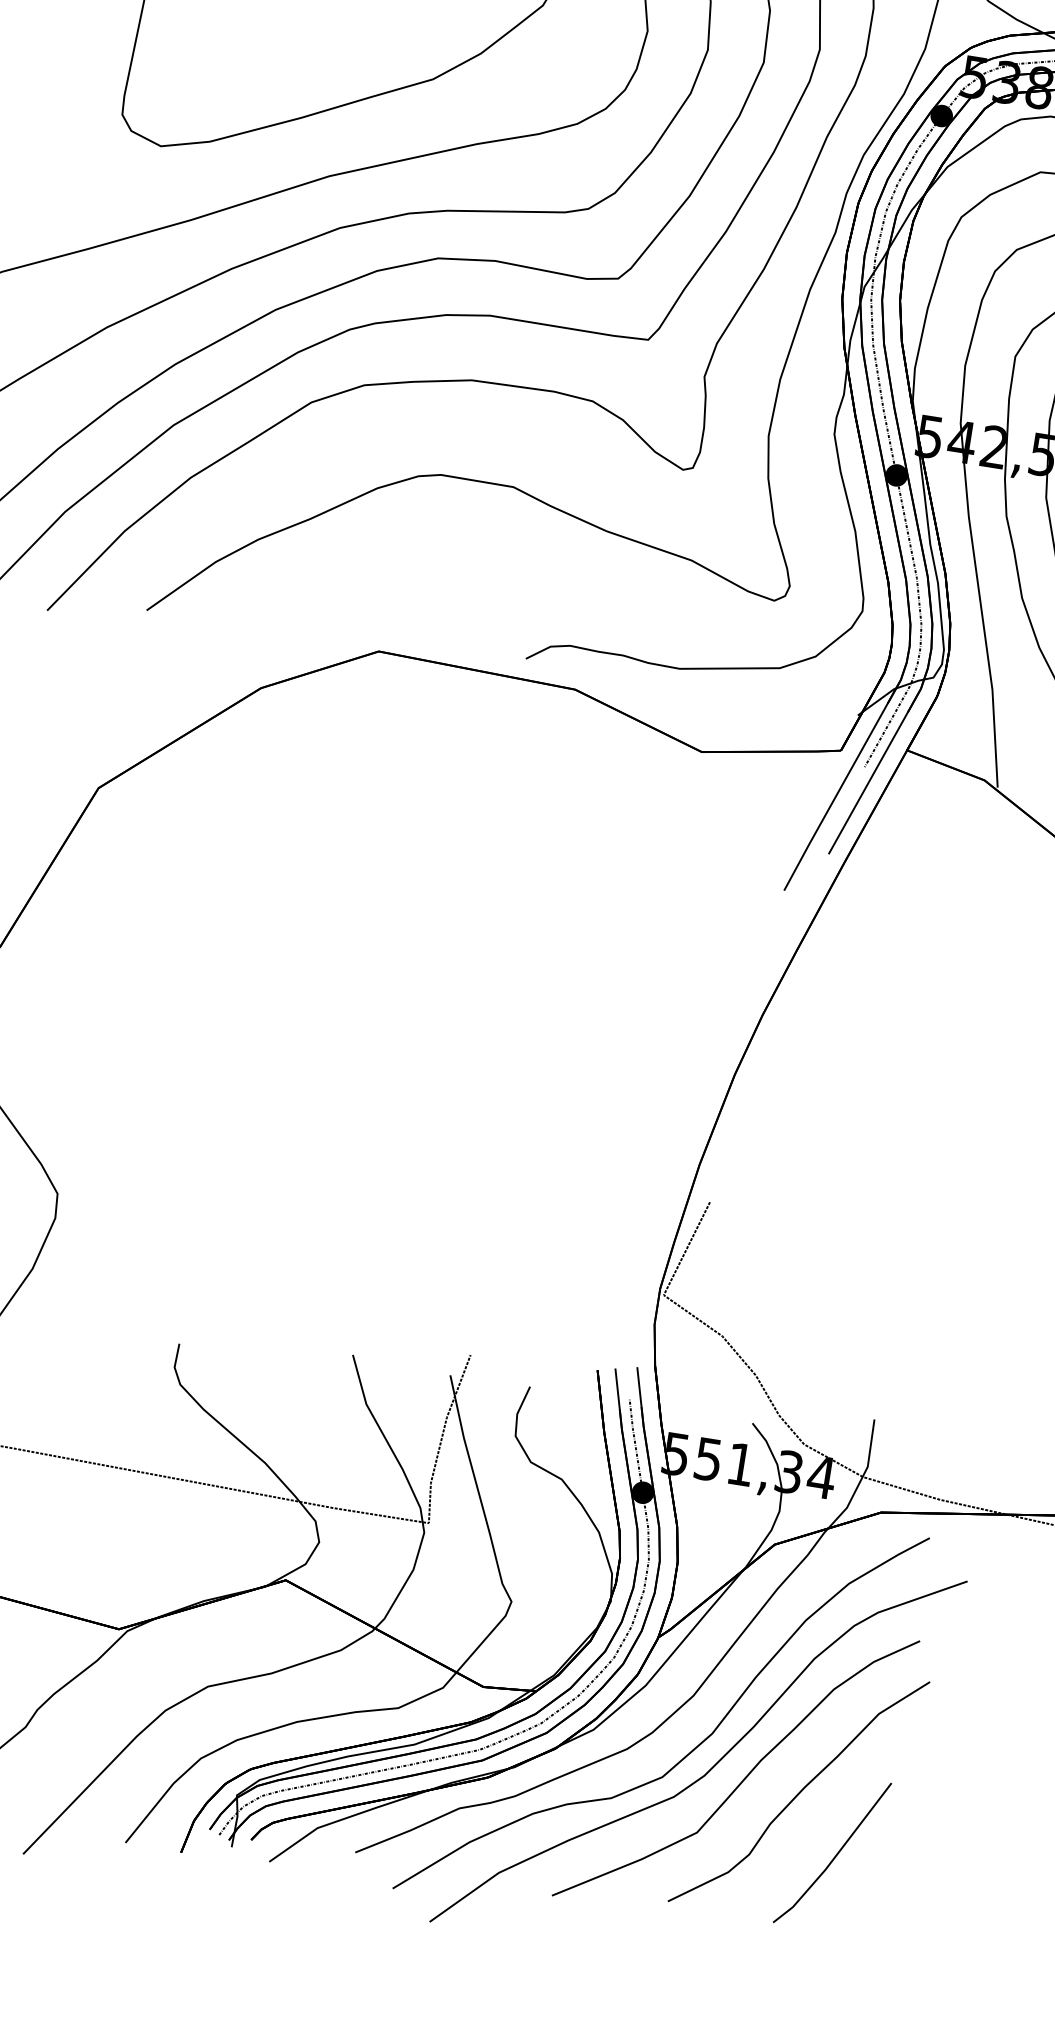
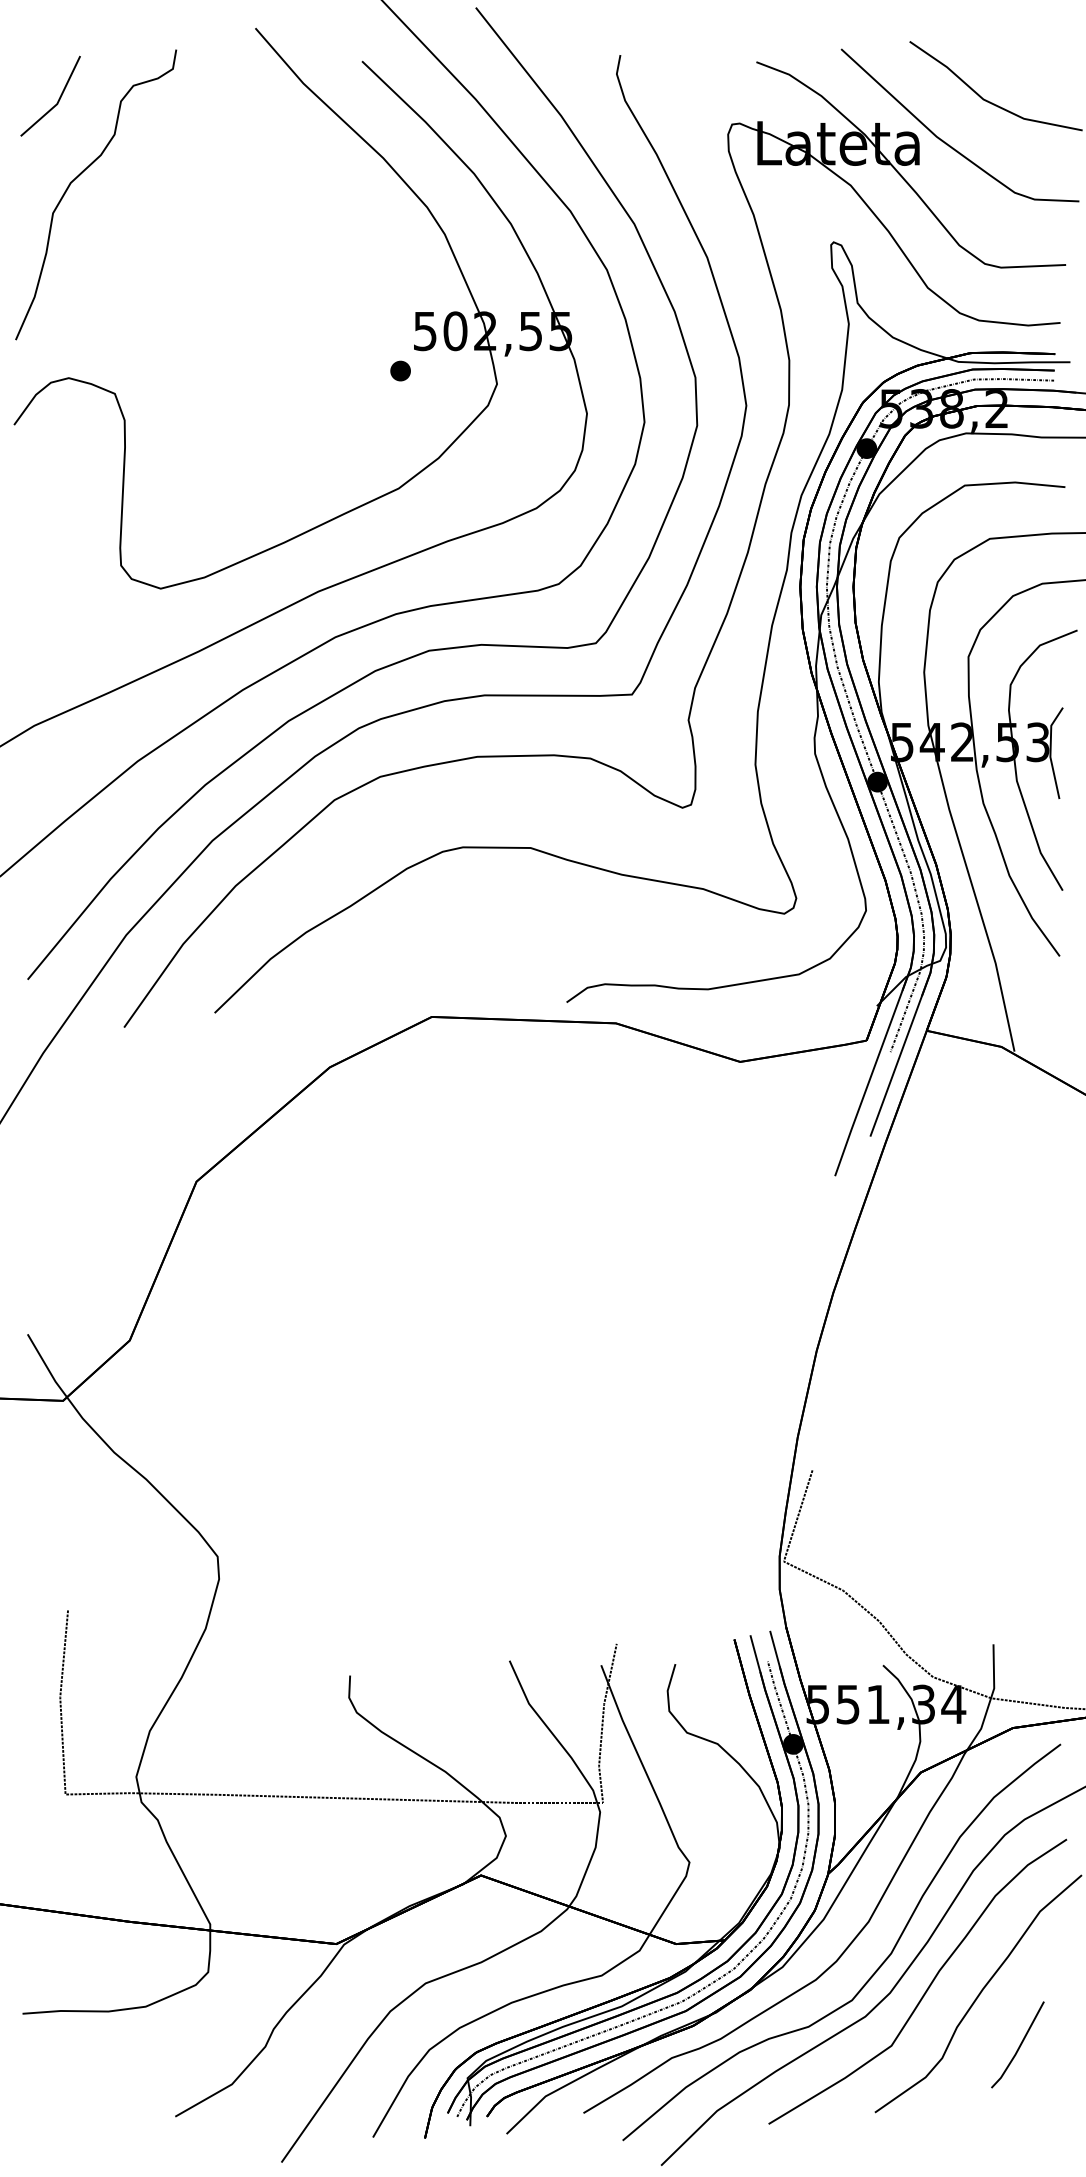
part: (832, 1852) -> (1017, 2044), size x0.6

